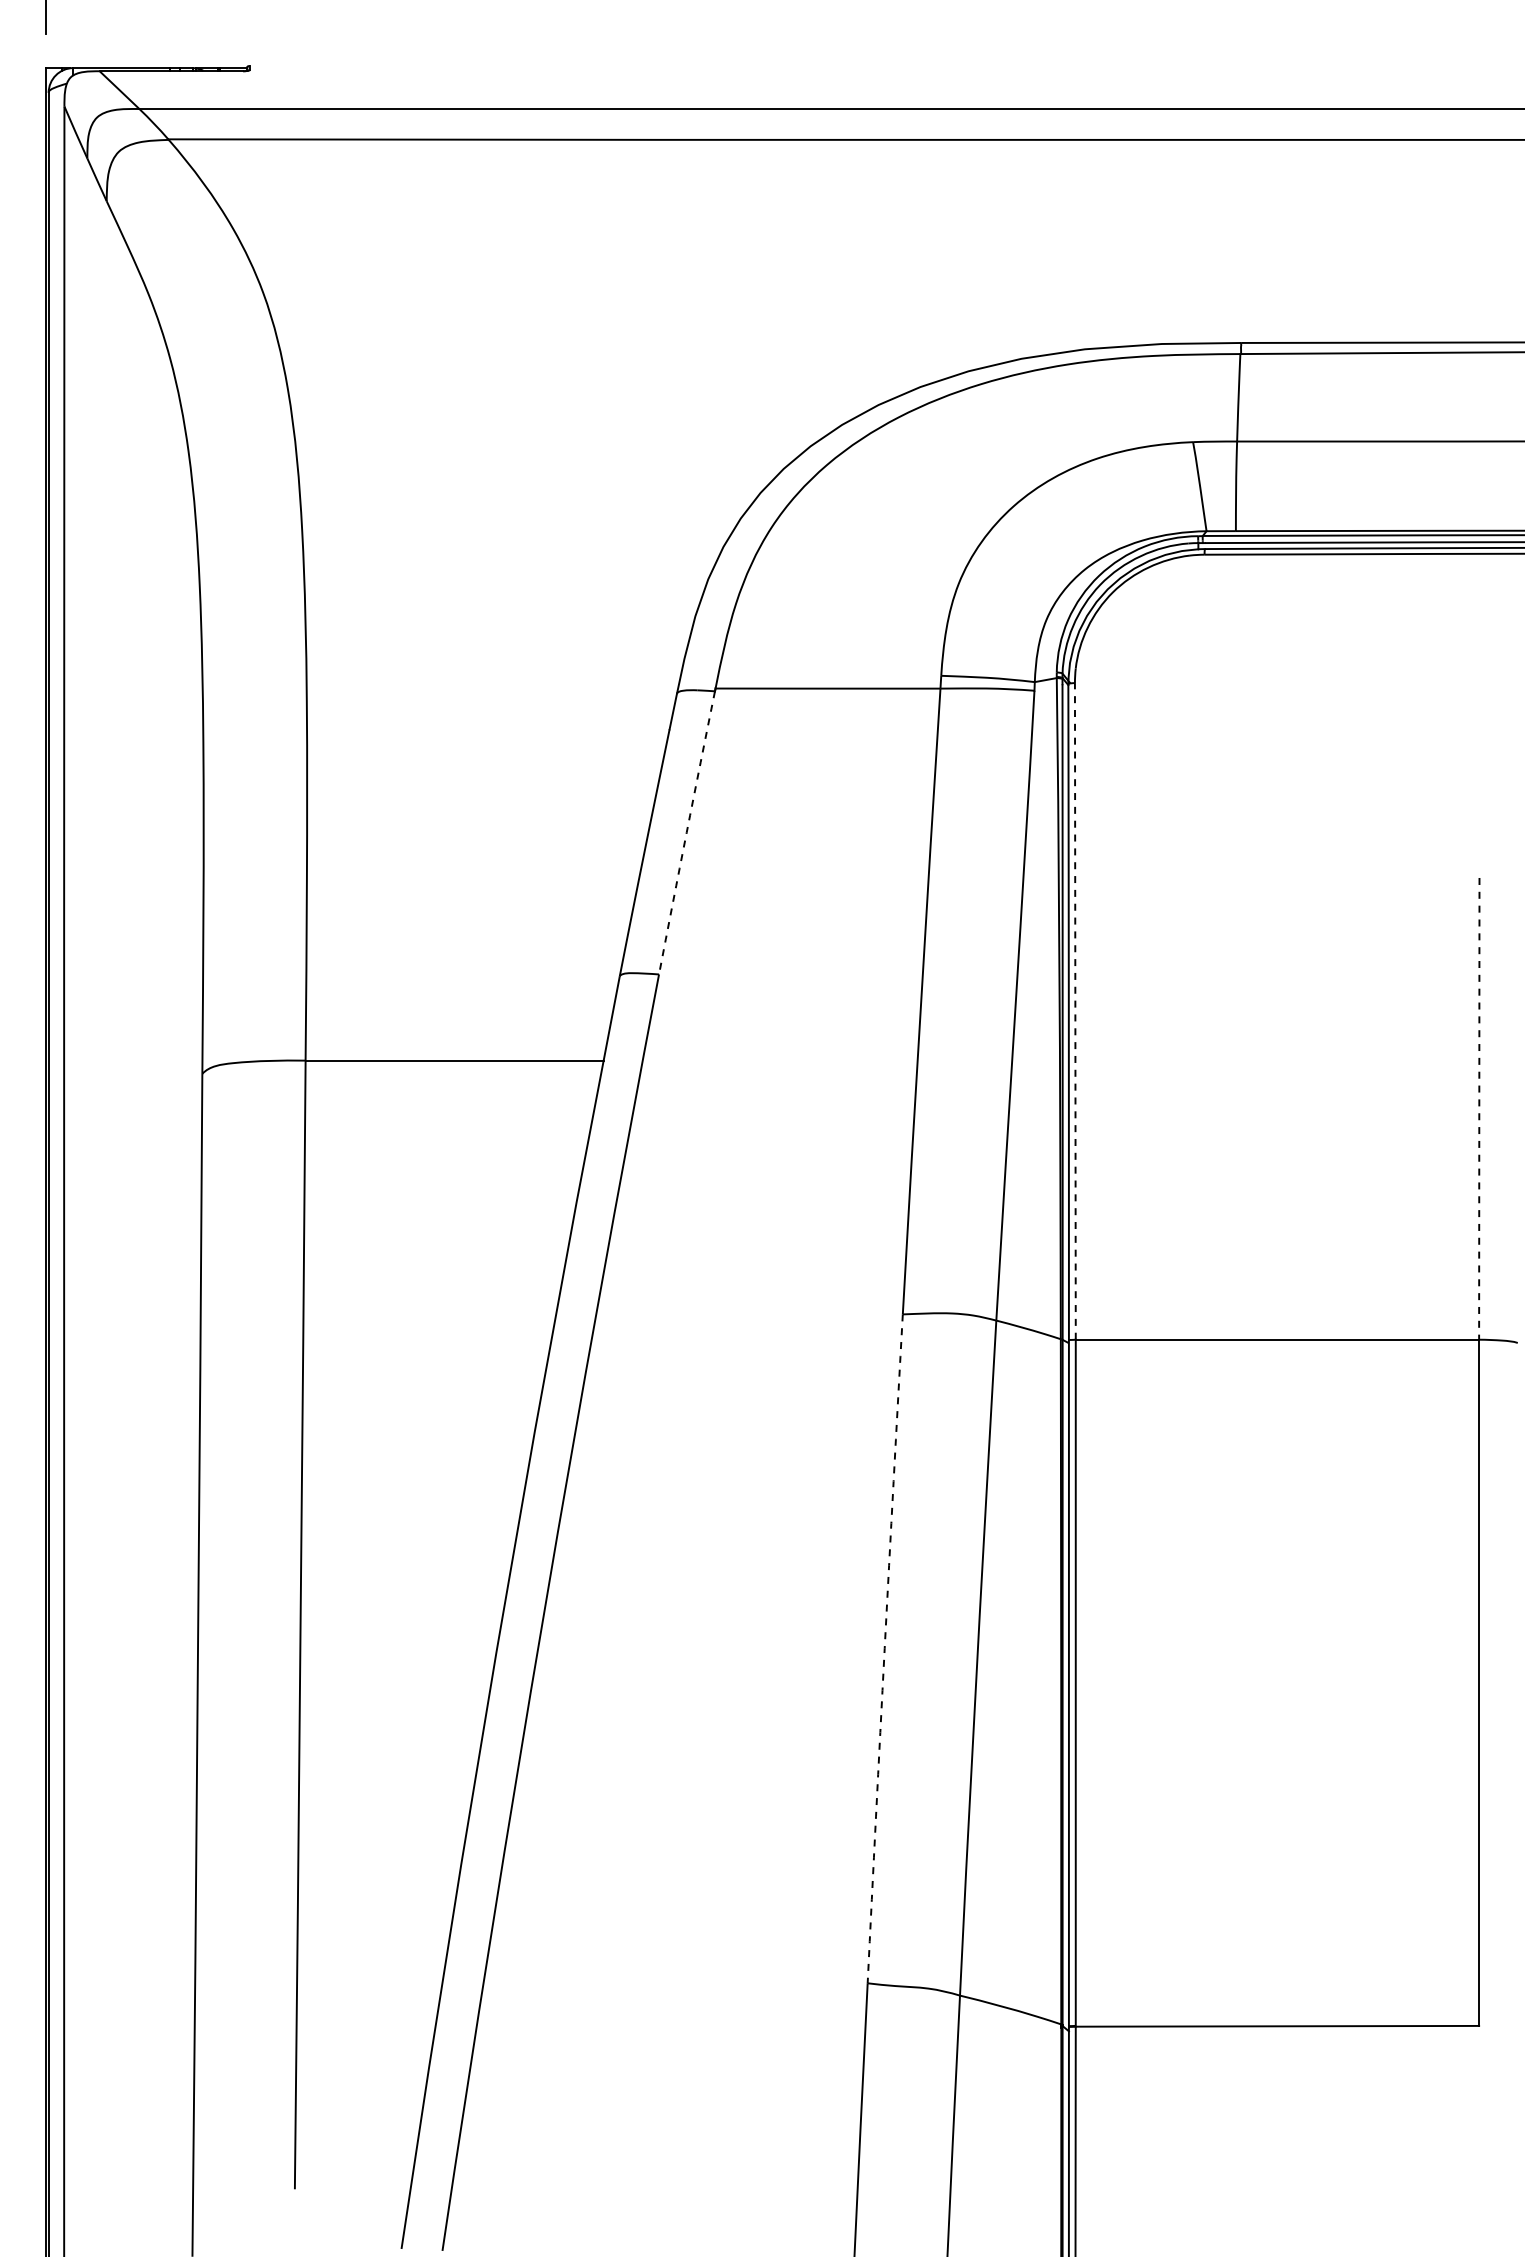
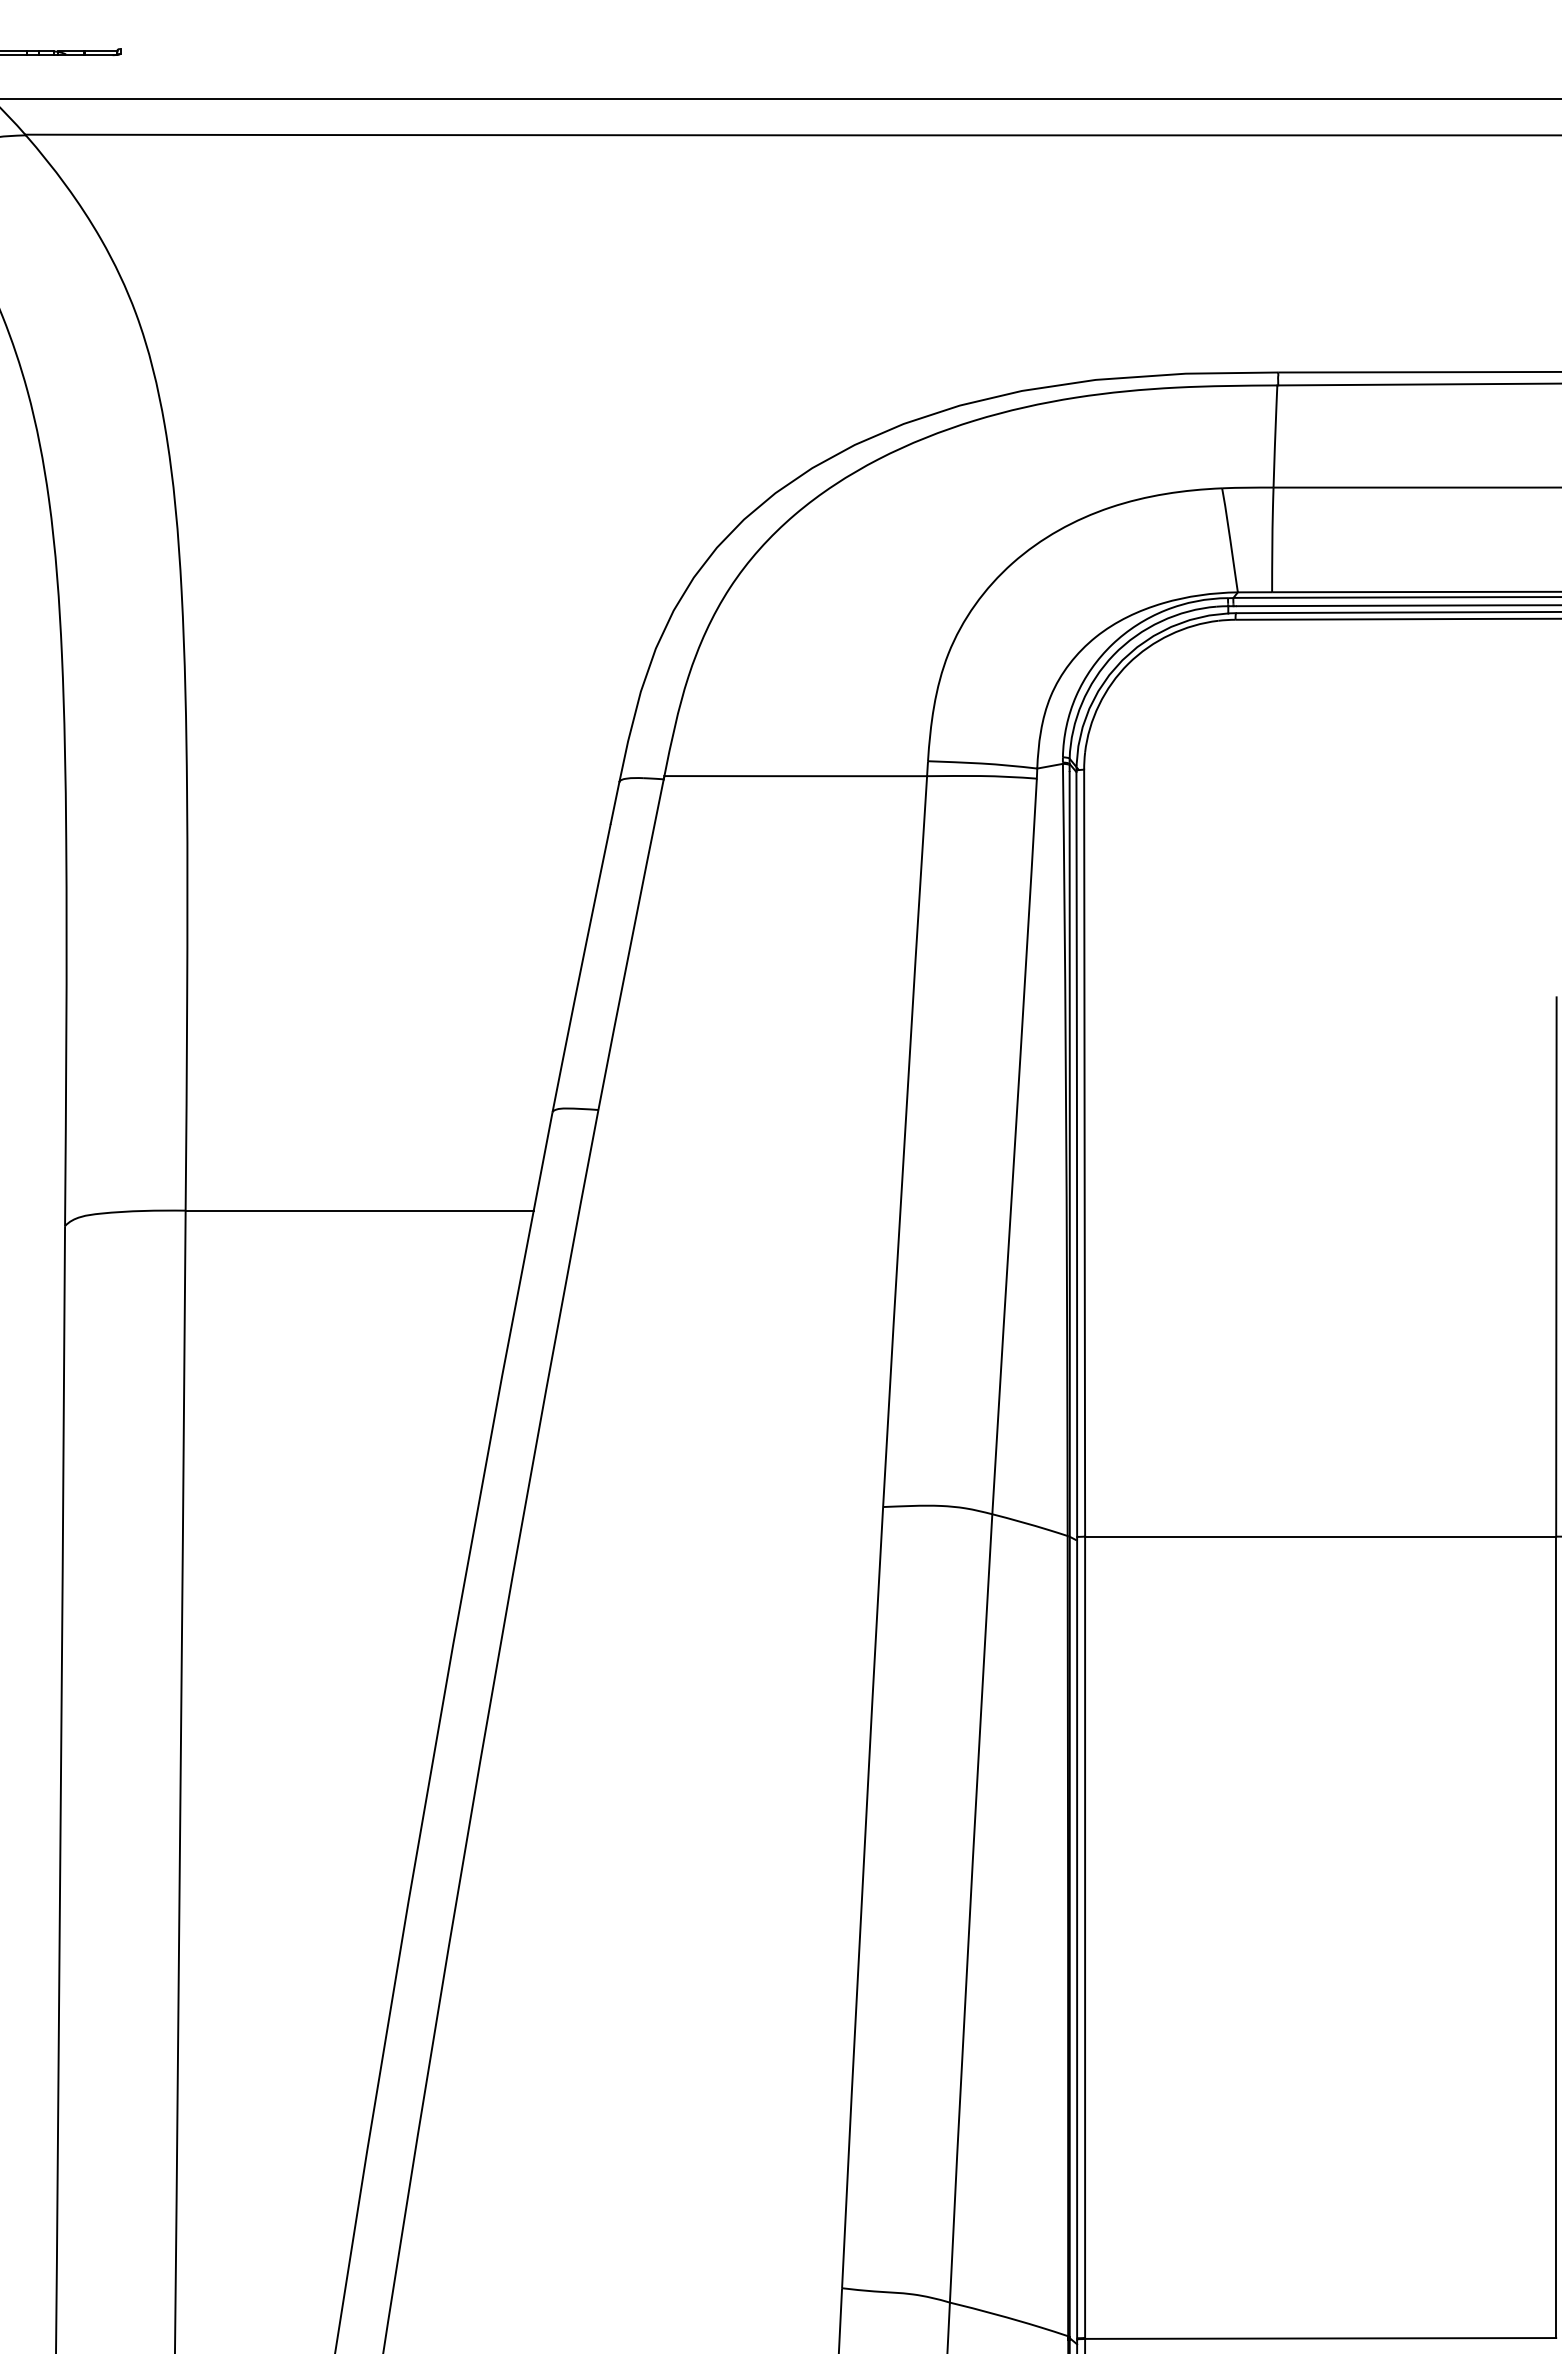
arc: (686, 832) -> (630, 944), dashed -> solid
line: (1075, 1010) -> (1084, 1152), dashed -> solid
line: (1479, 1108) -> (1556, 1266), dashed -> solid
arc: (884, 1648) -> (861, 1897), dashed -> solid

